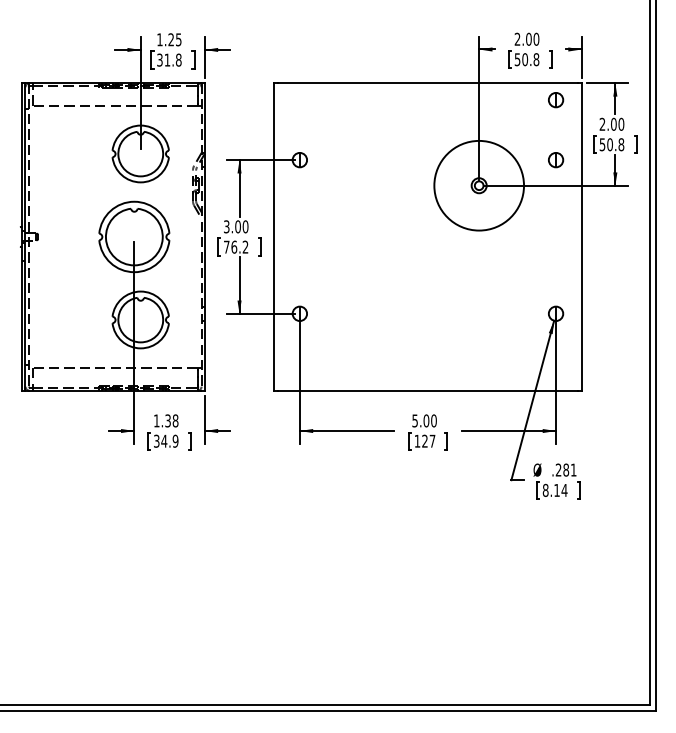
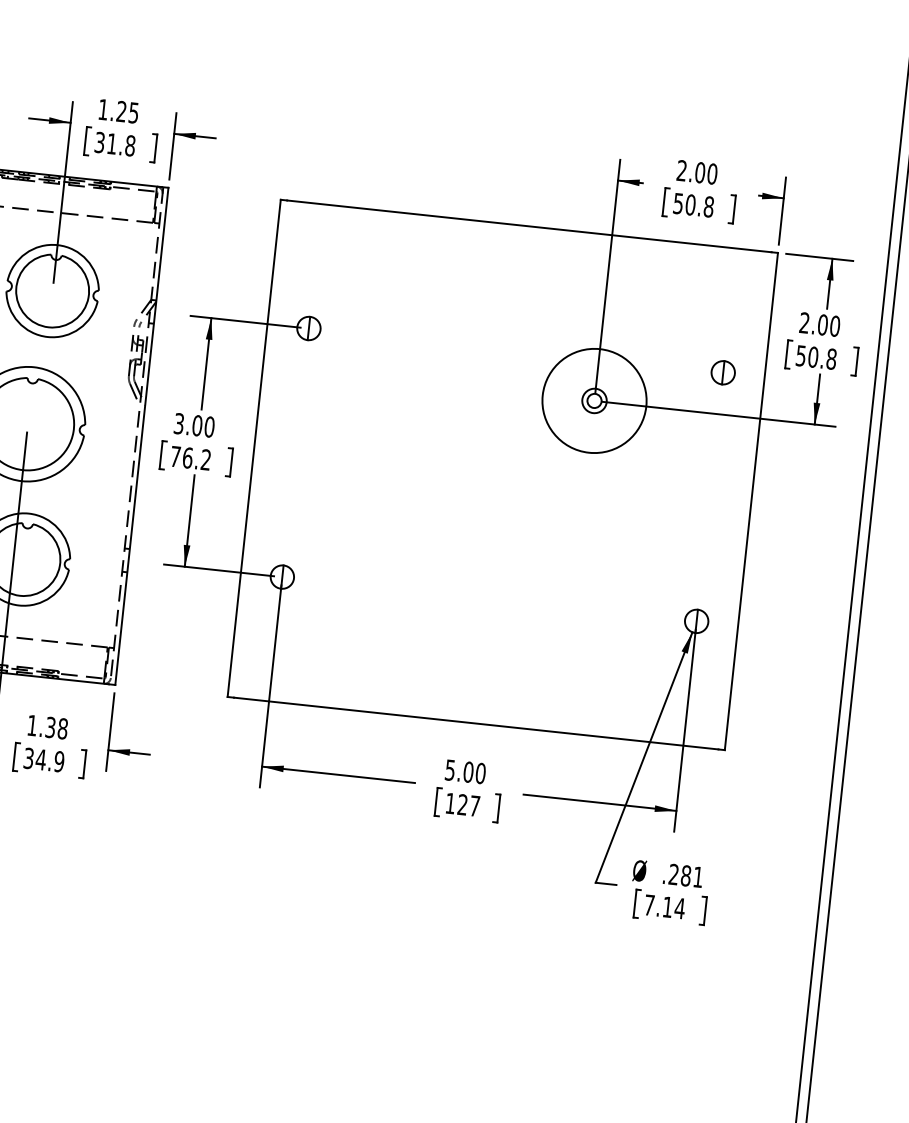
part: (556, 100) -> (734, 276), removed
circle: (479, 185) -> (595, 400), size x0.71
text: (545, 489) -> (649, 903), 8.14 -> 7.14

